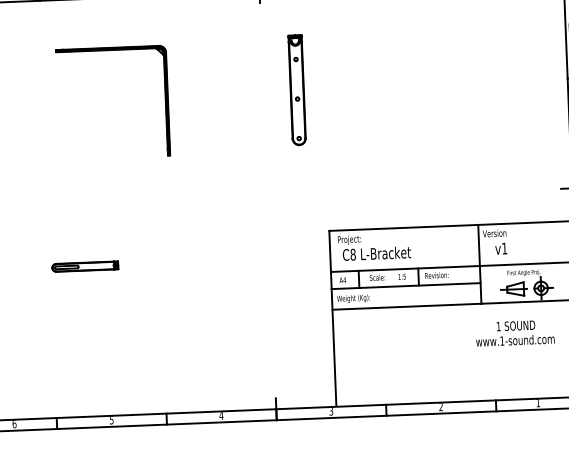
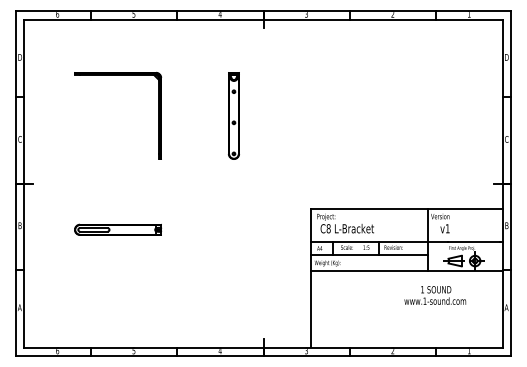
part: (111, 51) -> (118, 75), moved
part: (296, 89) -> (233, 115), moved
part: (84, 266) -> (117, 229), size x1.67
text: (515, 333) -> (435, 295), moved

